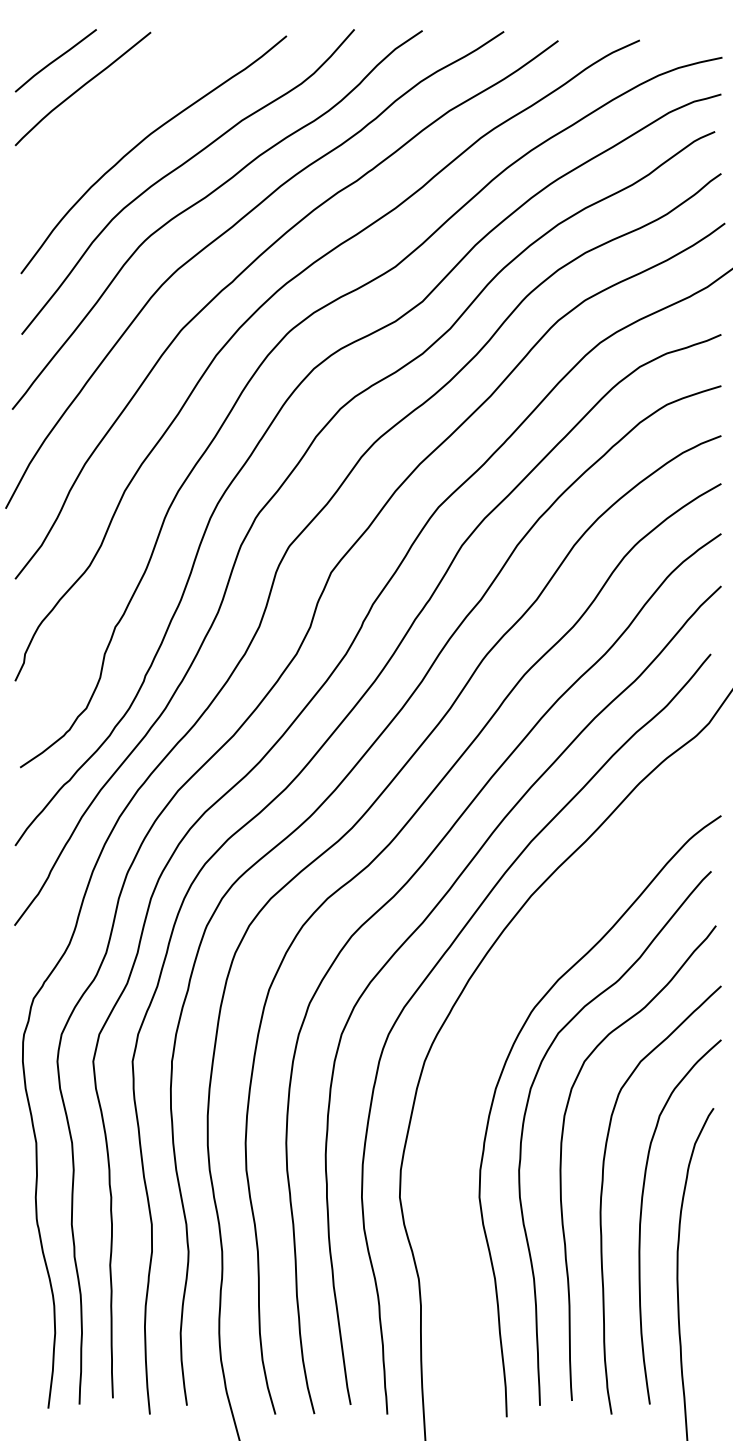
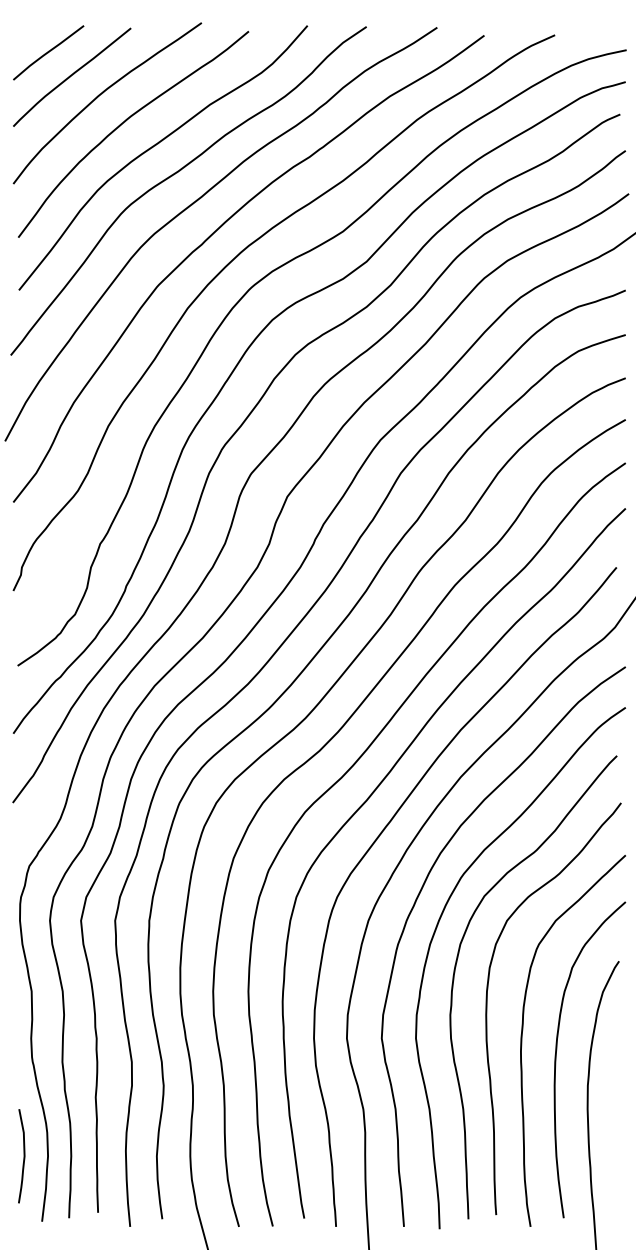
curve: (115, 110) -> (100, 96), added
curve: (479, 1041) -> (415, 903), added
curve: (27, 1332) -> (24, 1155), added

